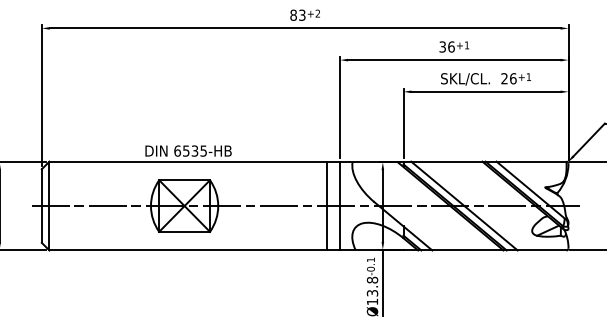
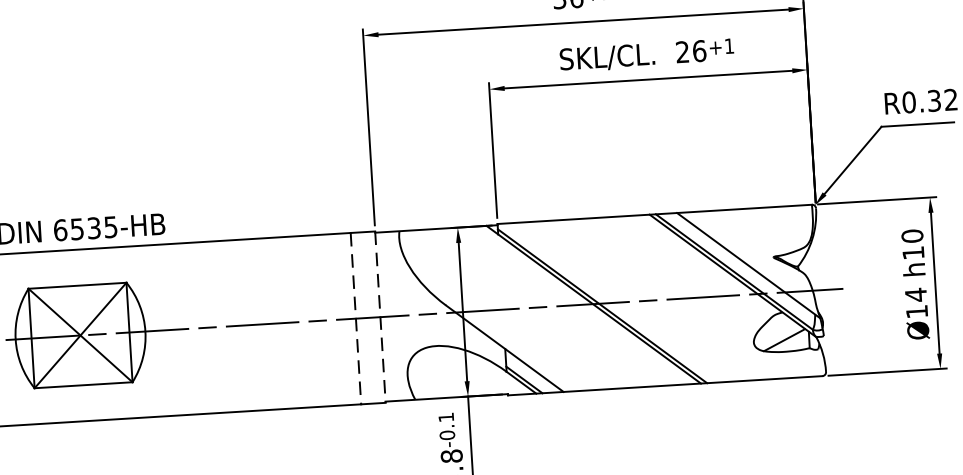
line: (464, 205) -> (620, 301), removed
line: (327, 206) -> (356, 319), solid -> dashed
line: (340, 206) -> (381, 317), solid -> dashed

